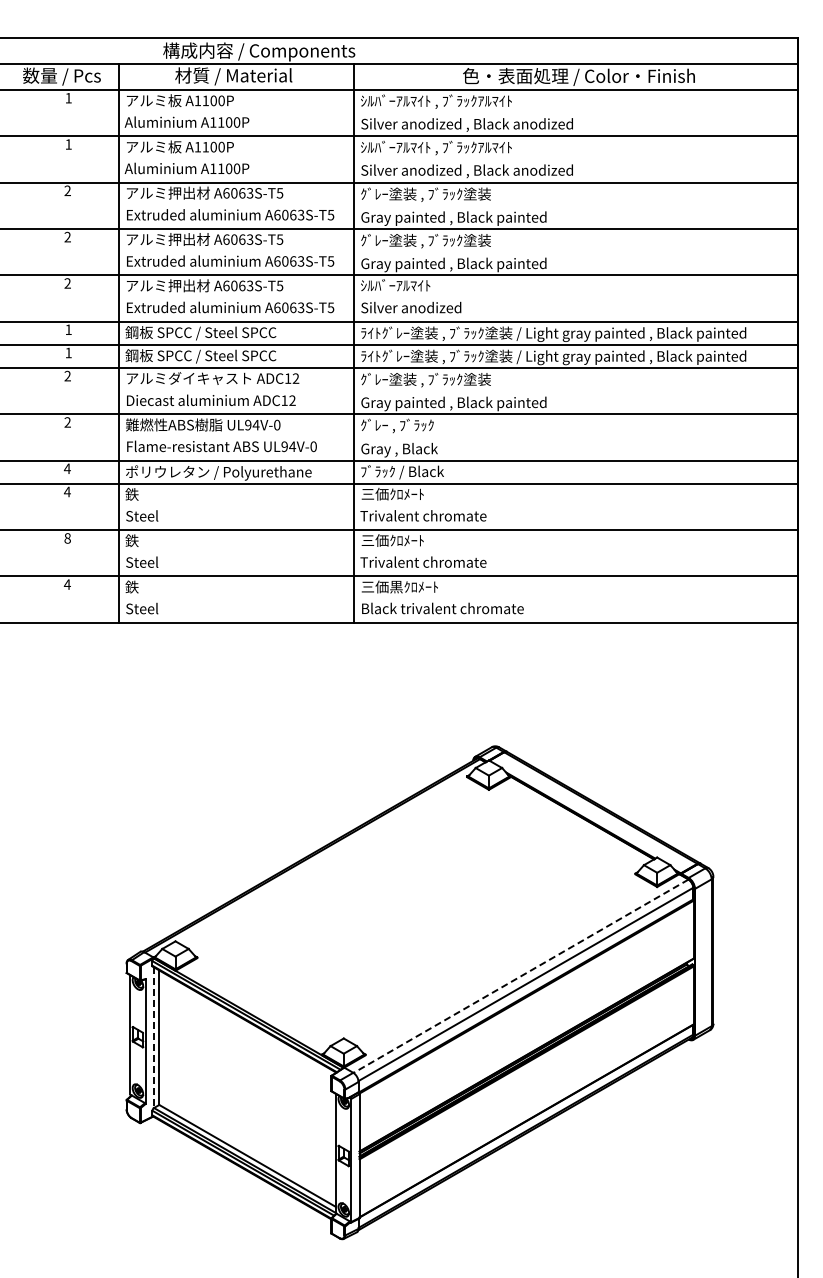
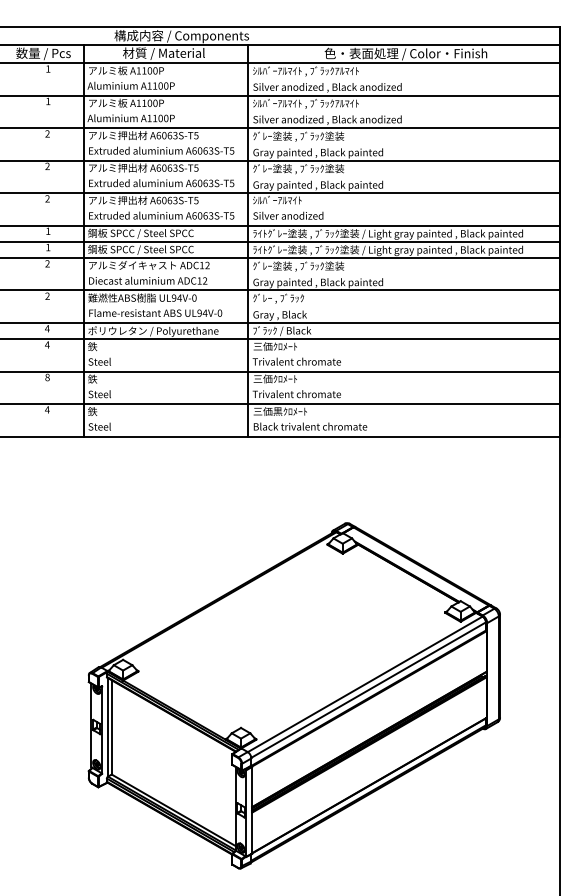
line: (520, 976) -> (364, 684), dashed -> solid
line: (153, 1038) -> (107, 727), dashed -> solid

